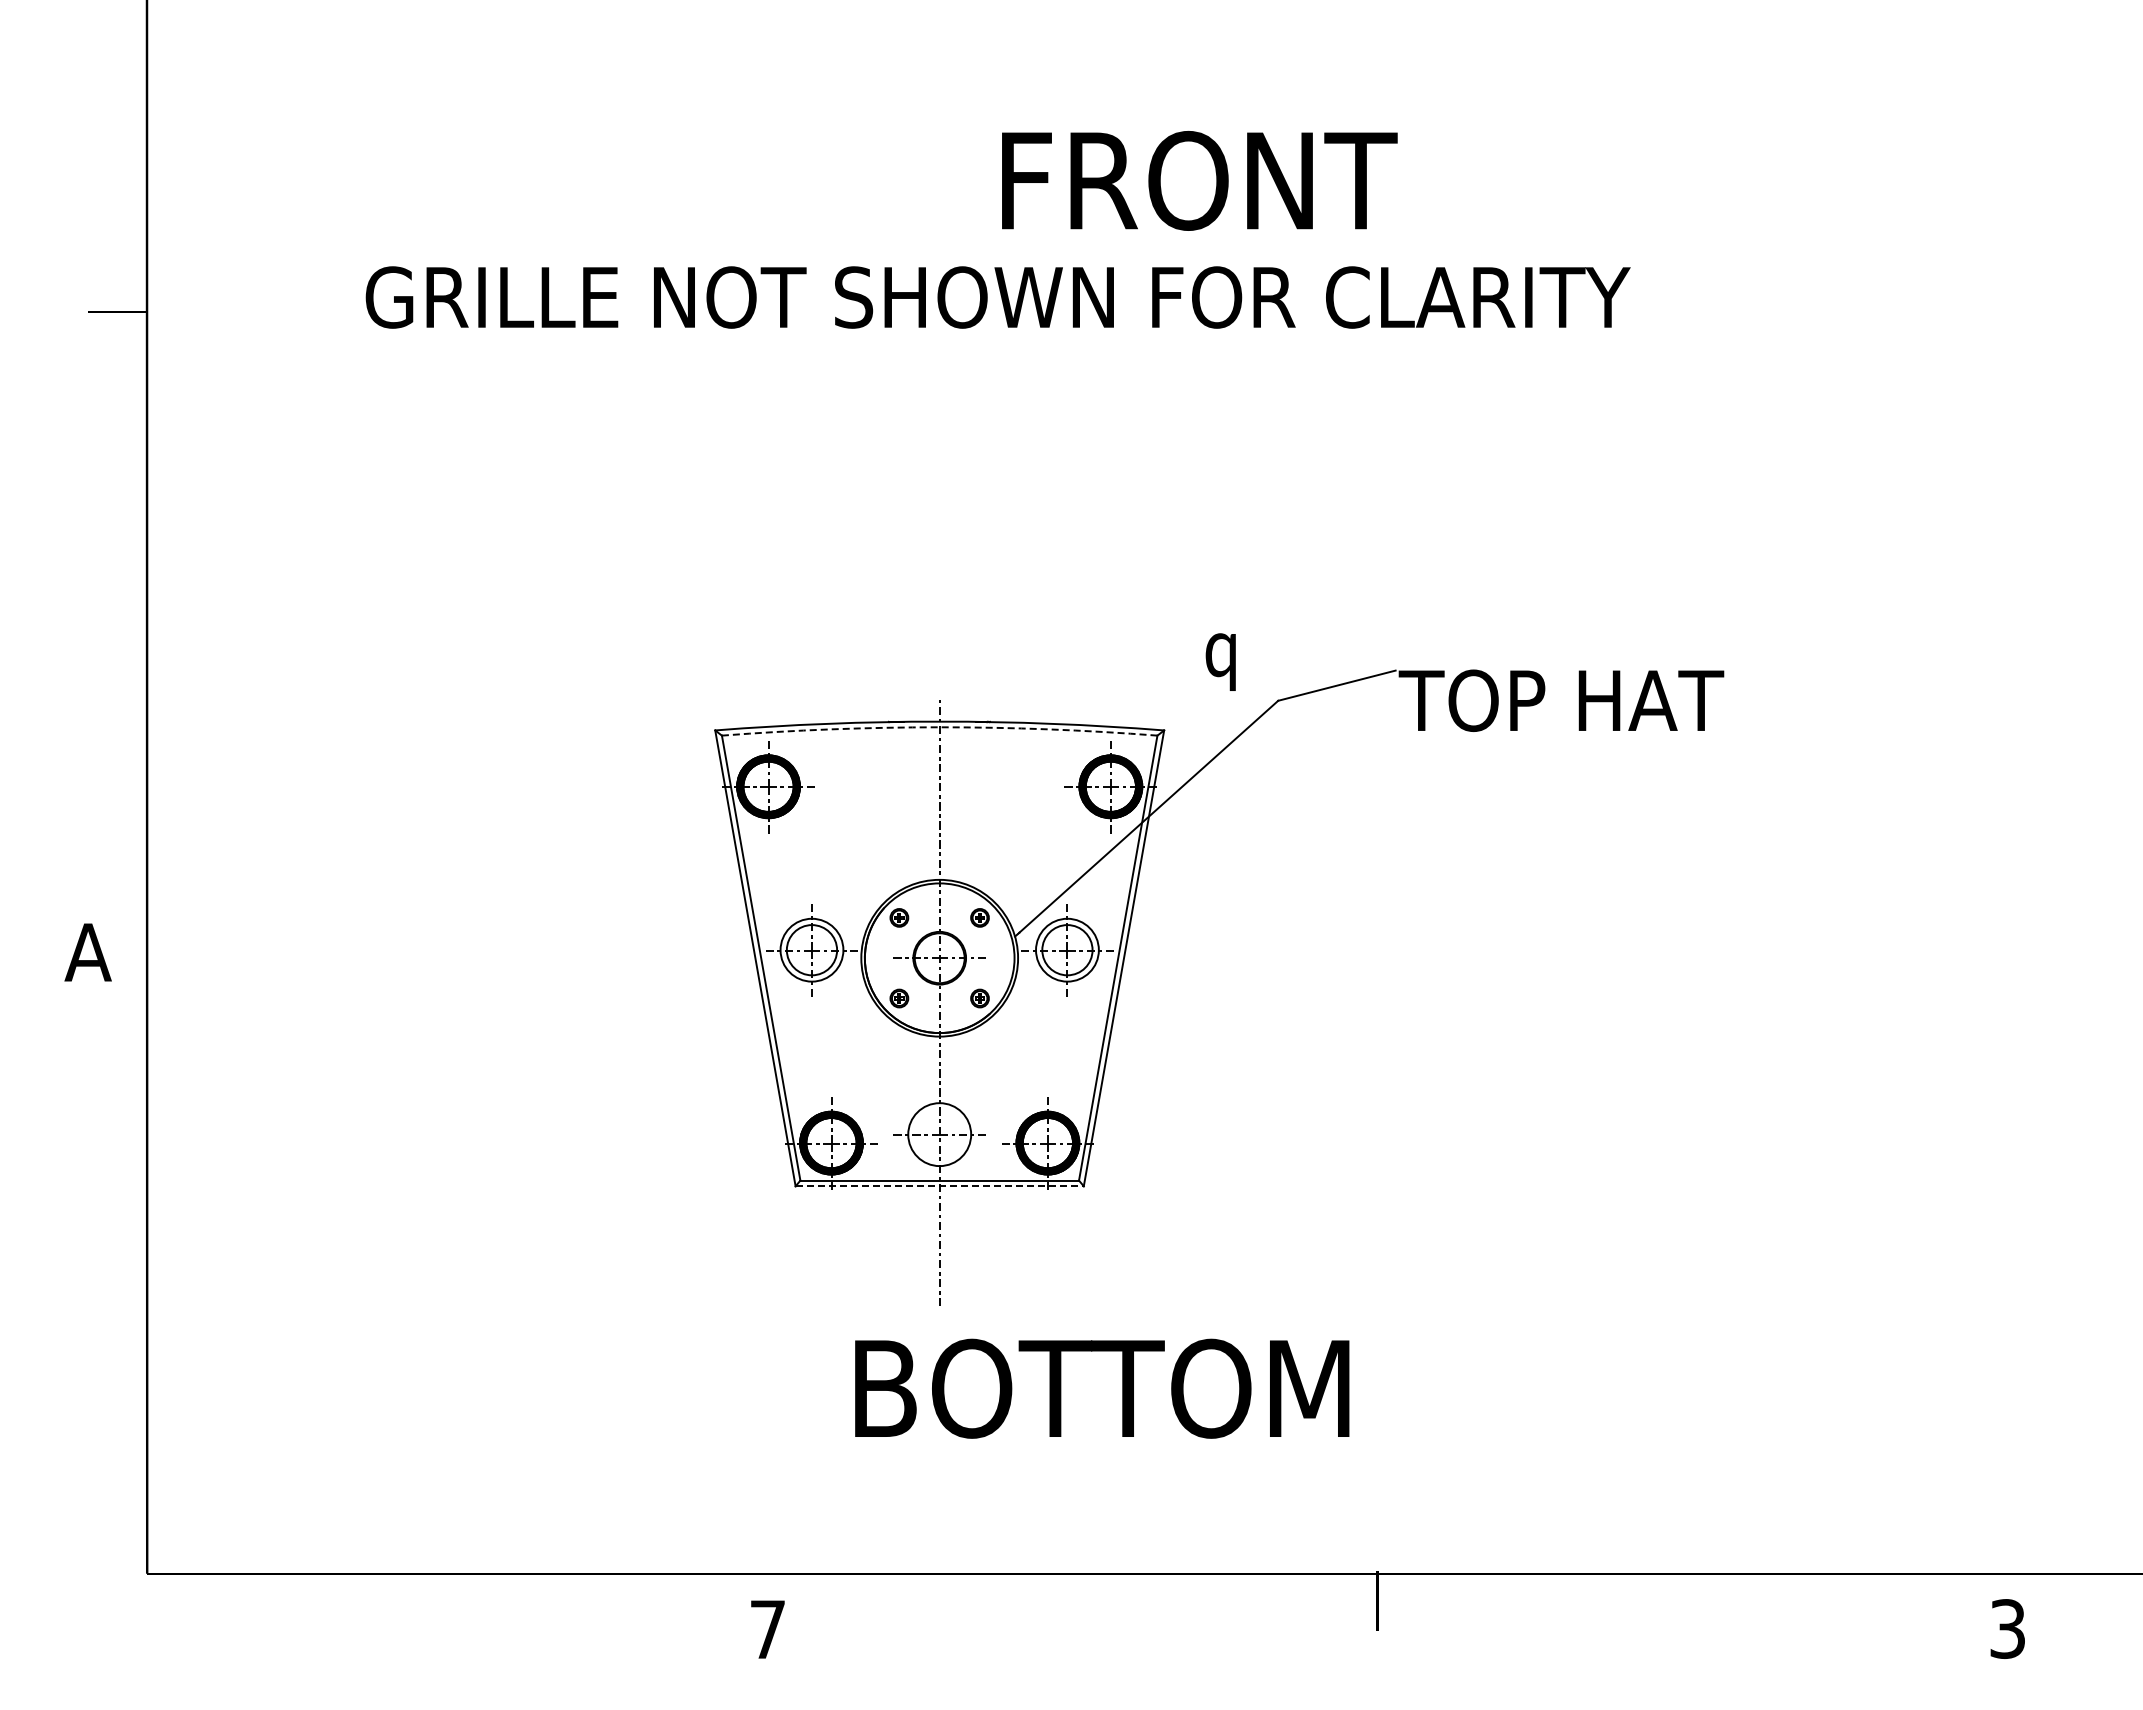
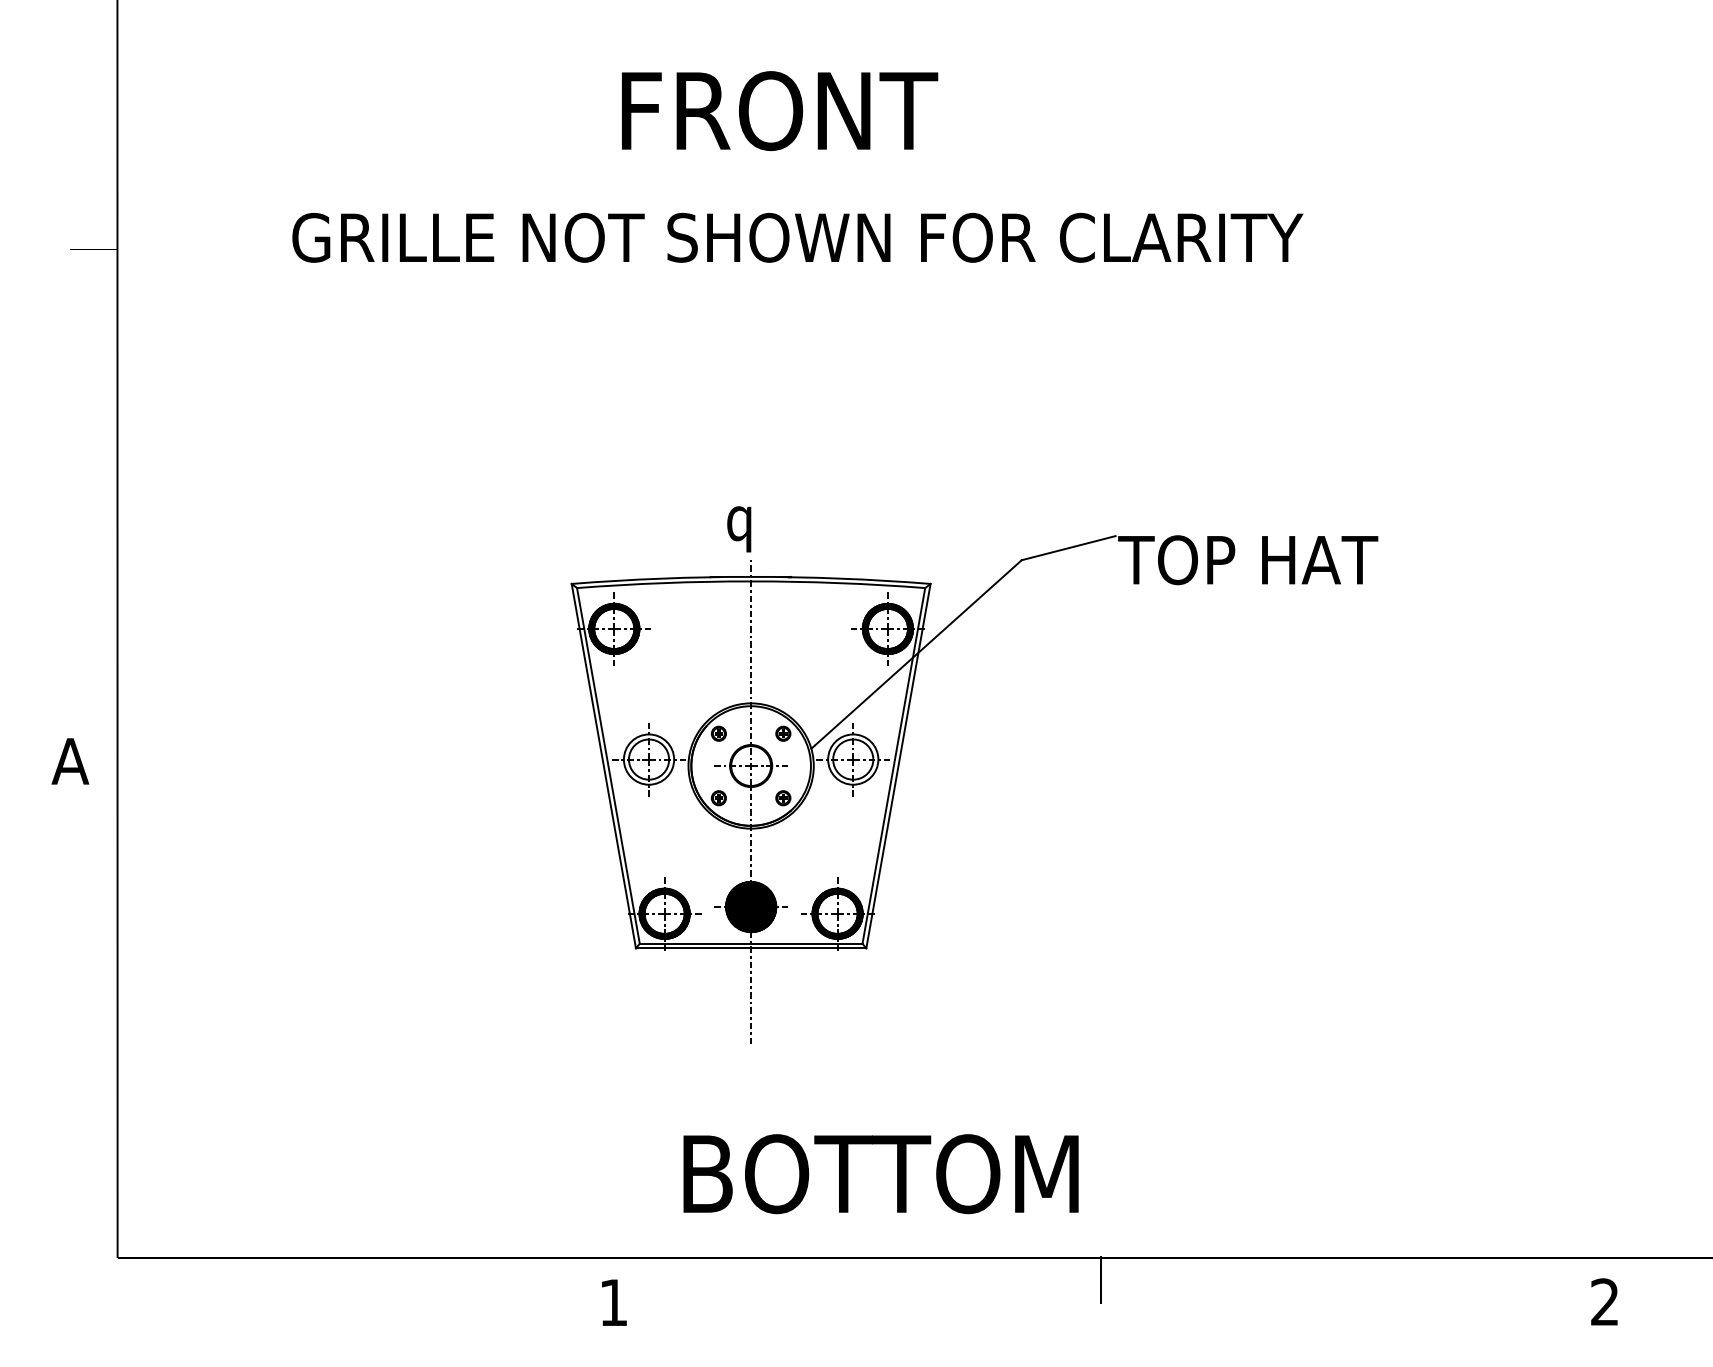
text: (1199, 180) -> (779, 110), moved
text: (1220, 661) -> (738, 528), moved
arc: (939, 727) -> (750, 581), dashed -> solid
hatch: (939, 1134) -> (750, 906), added
line: (940, 1186) -> (751, 948), dashed -> solid
text: (1102, 1388) -> (881, 1173), moved
text: (2007, 1628) -> (1604, 1301), 3 -> 2
text: (767, 1629) -> (613, 1302), 7 -> 1

